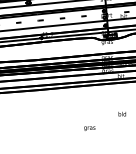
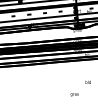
text: (89, 128) -> (74, 94), moved

